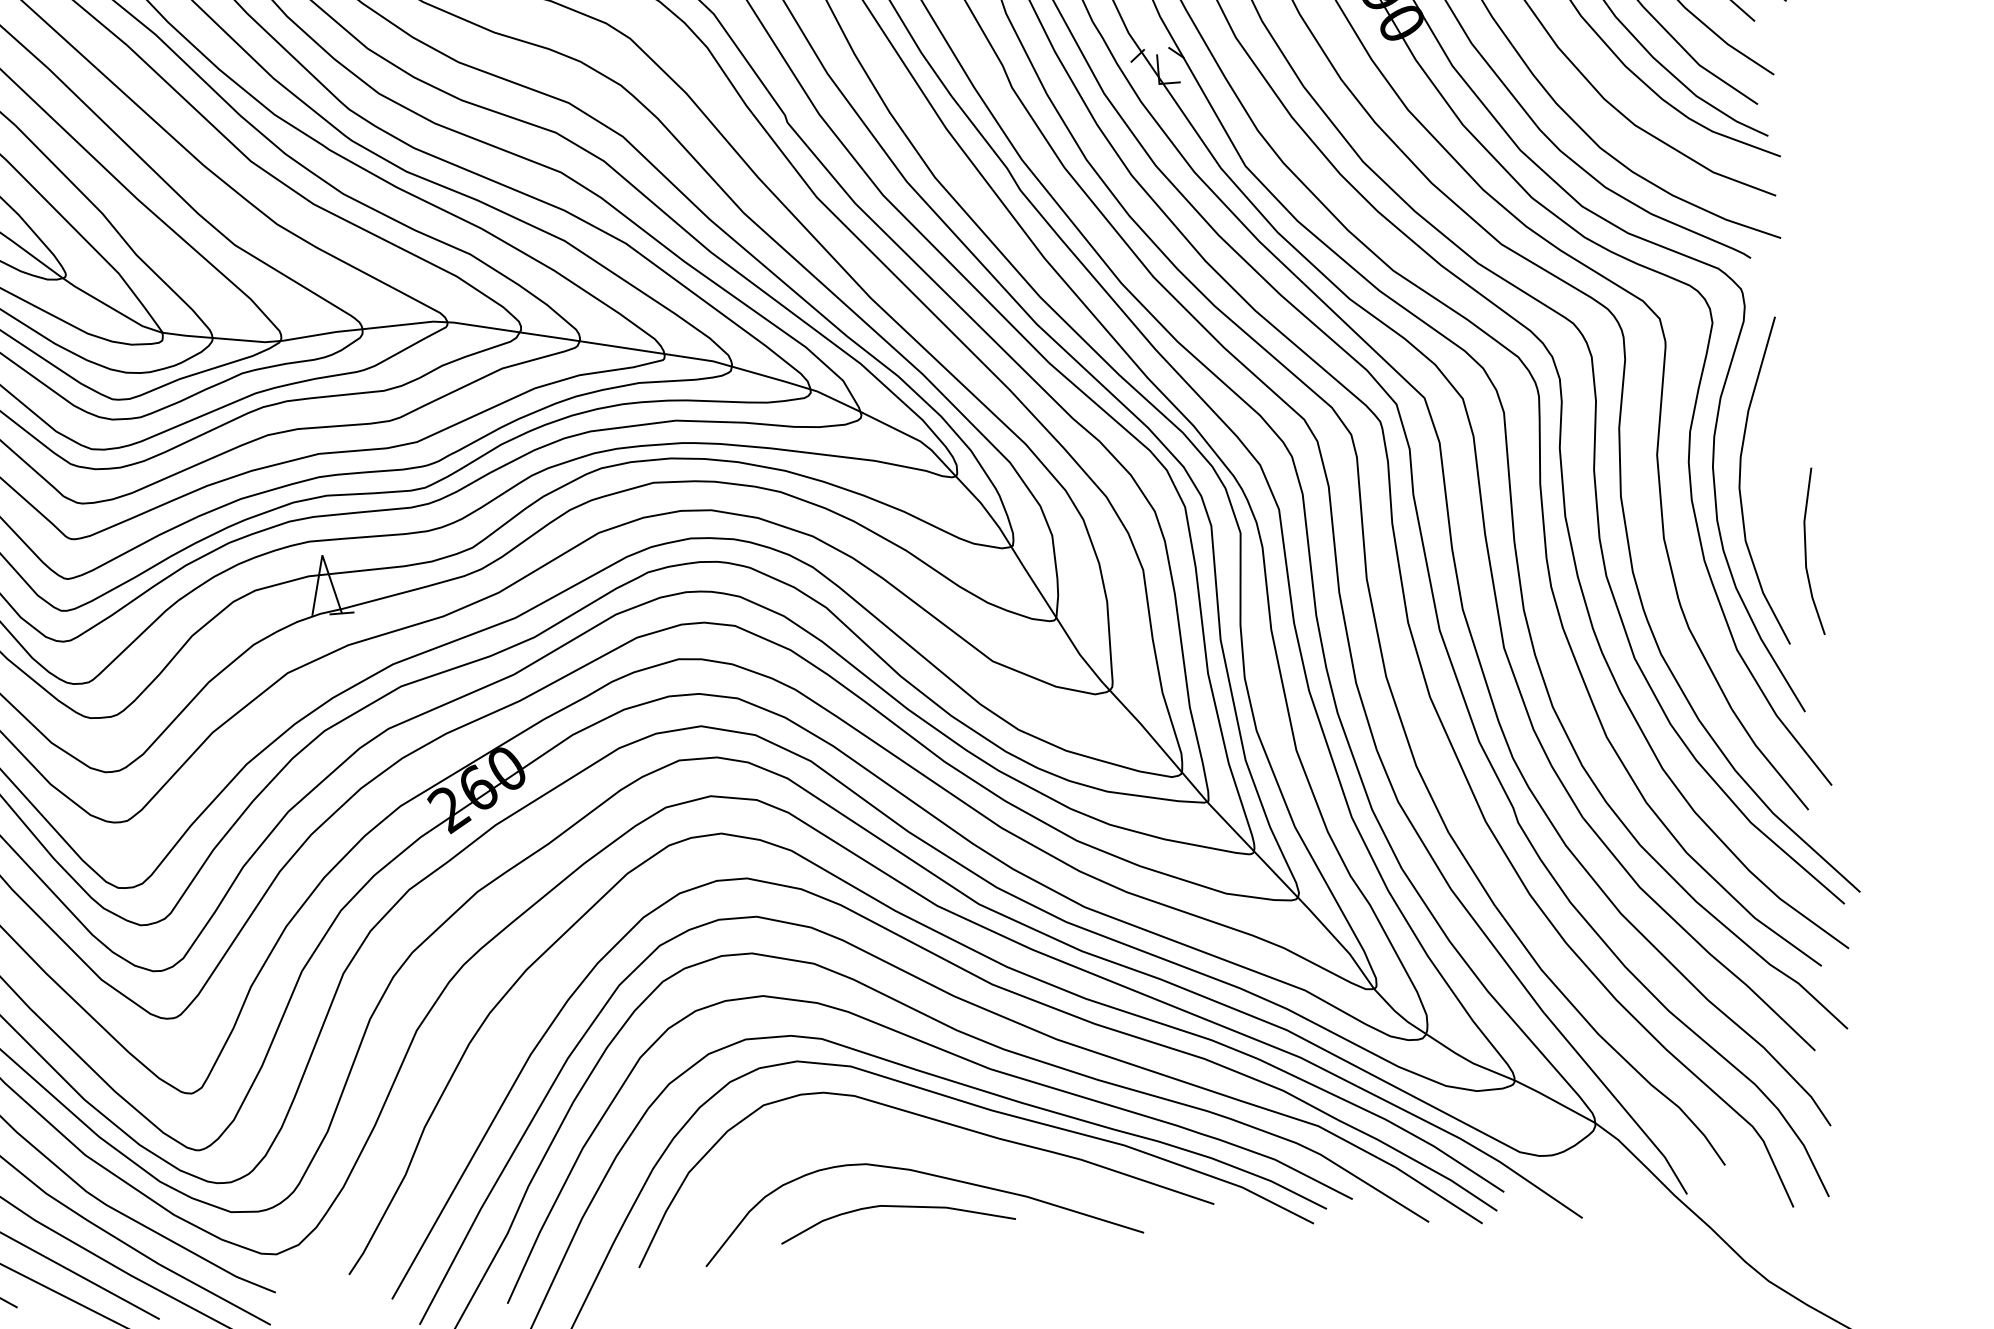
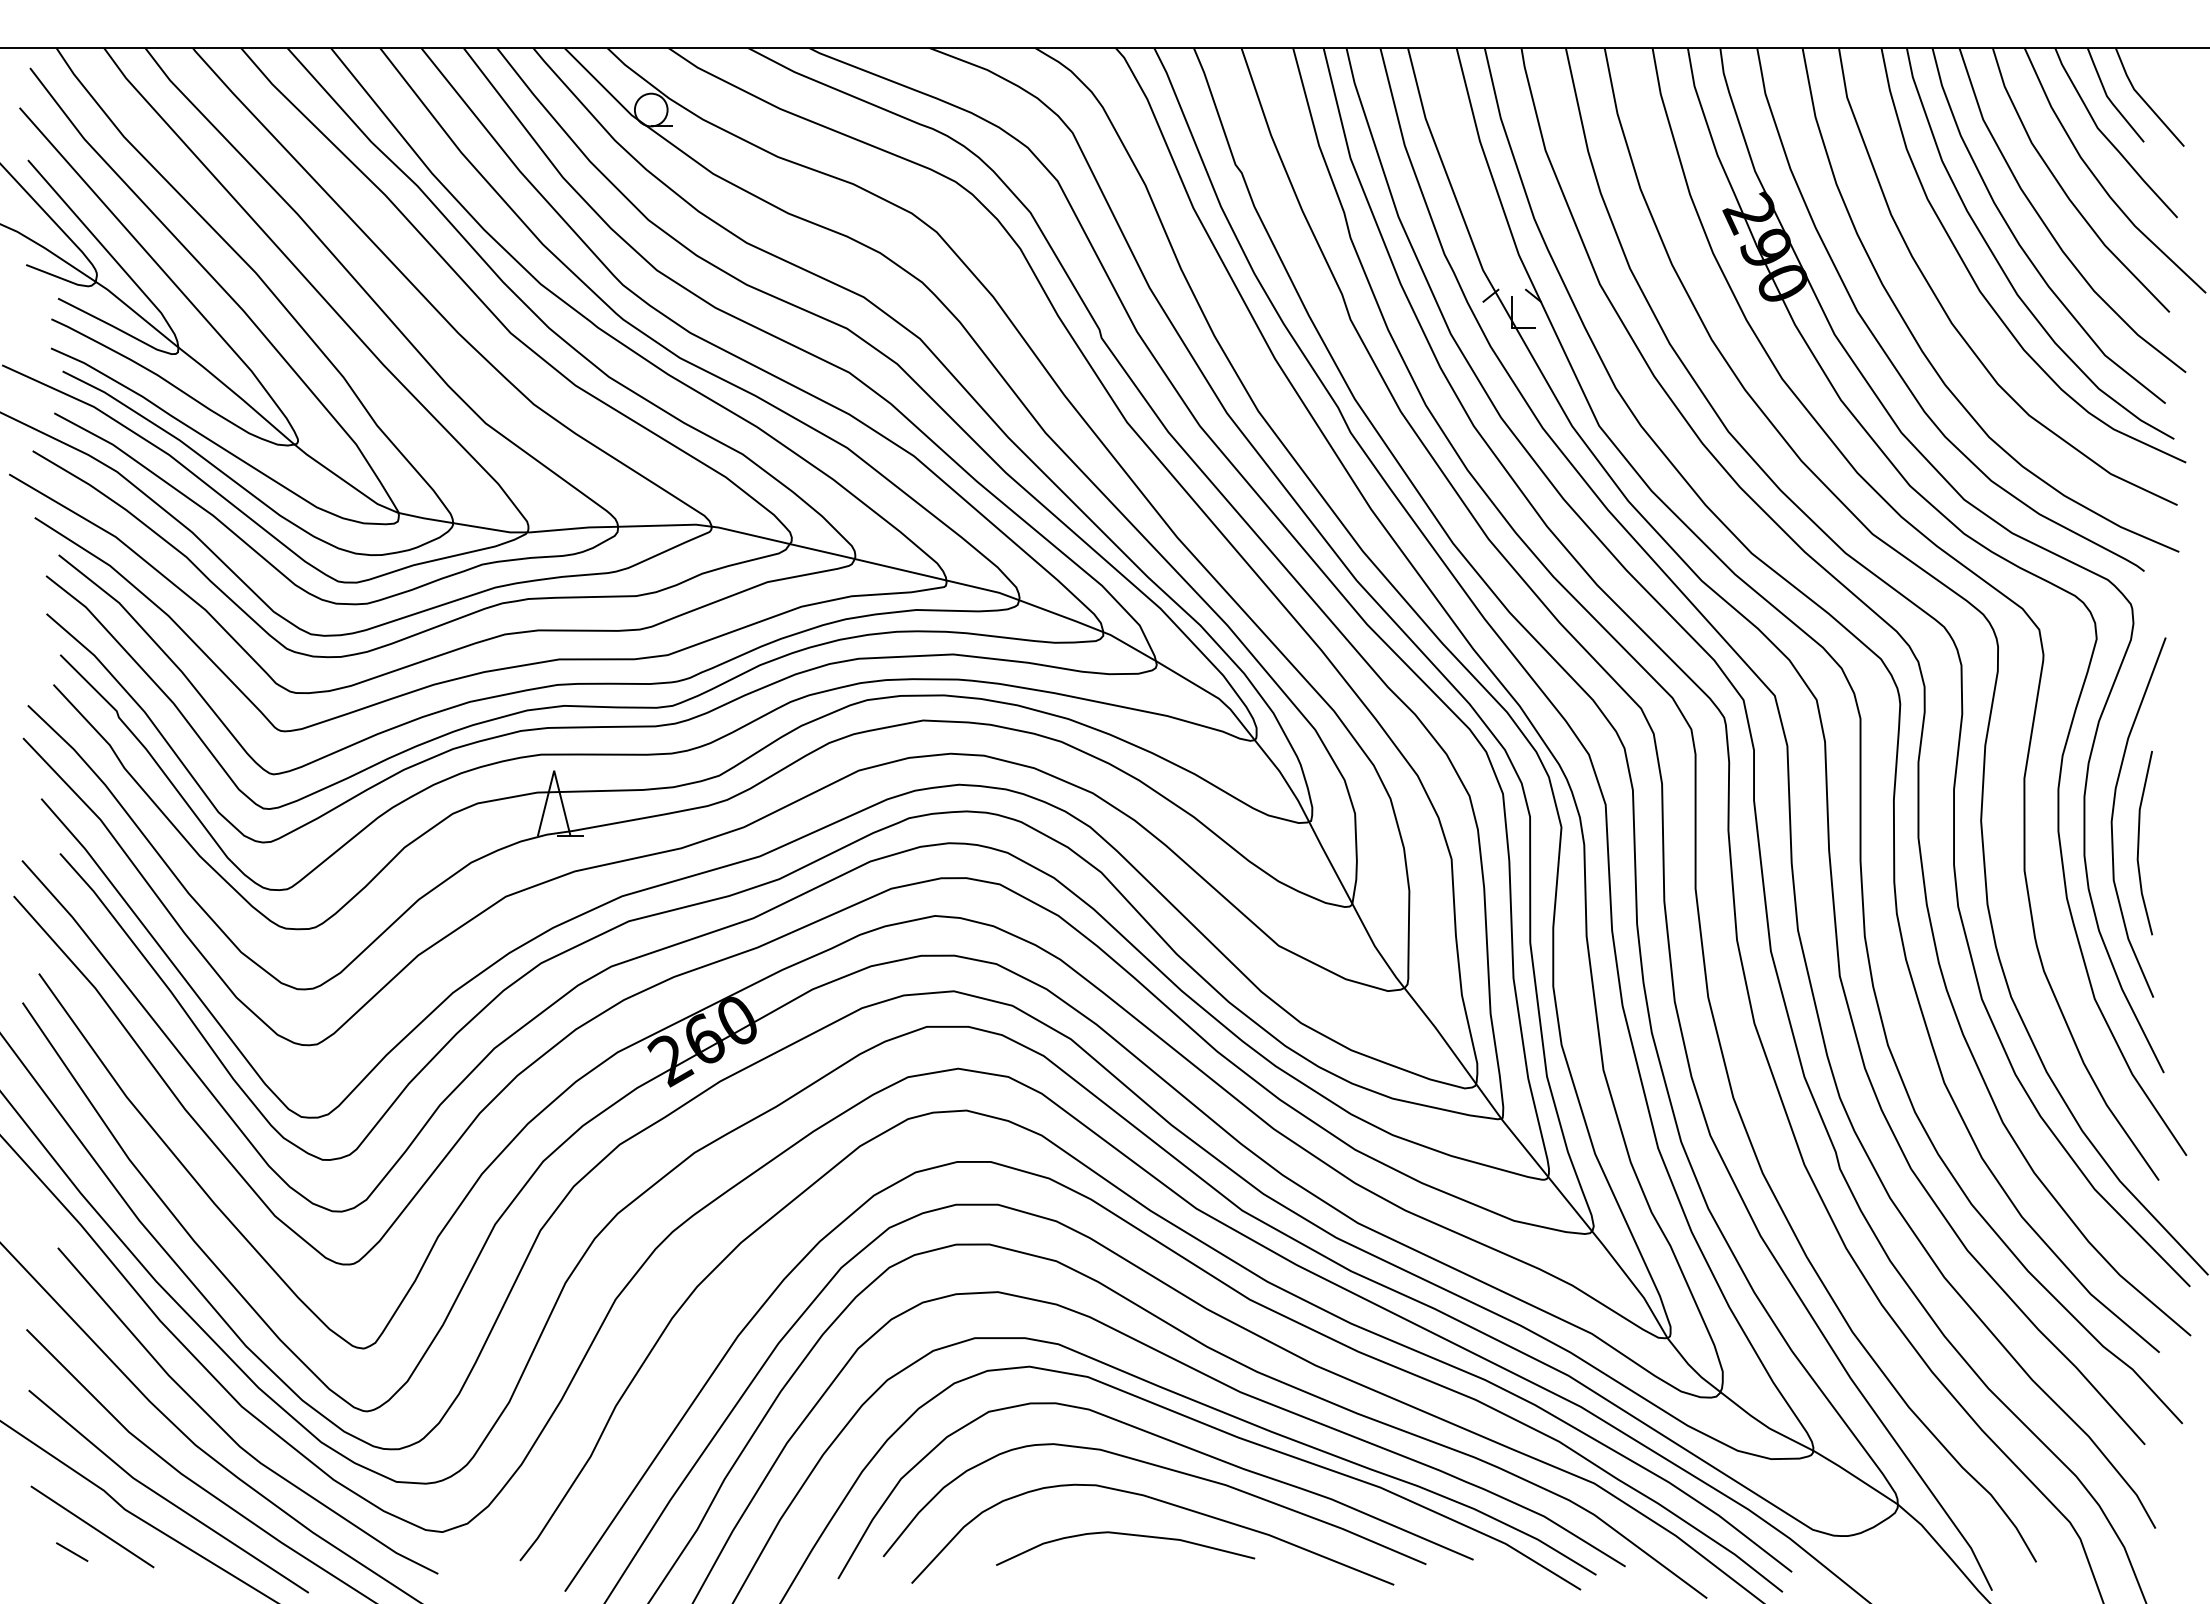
line: (1806, 552) -> (2139, 843), moved
curve: (925, 1144) -> (1162, 1468), added

